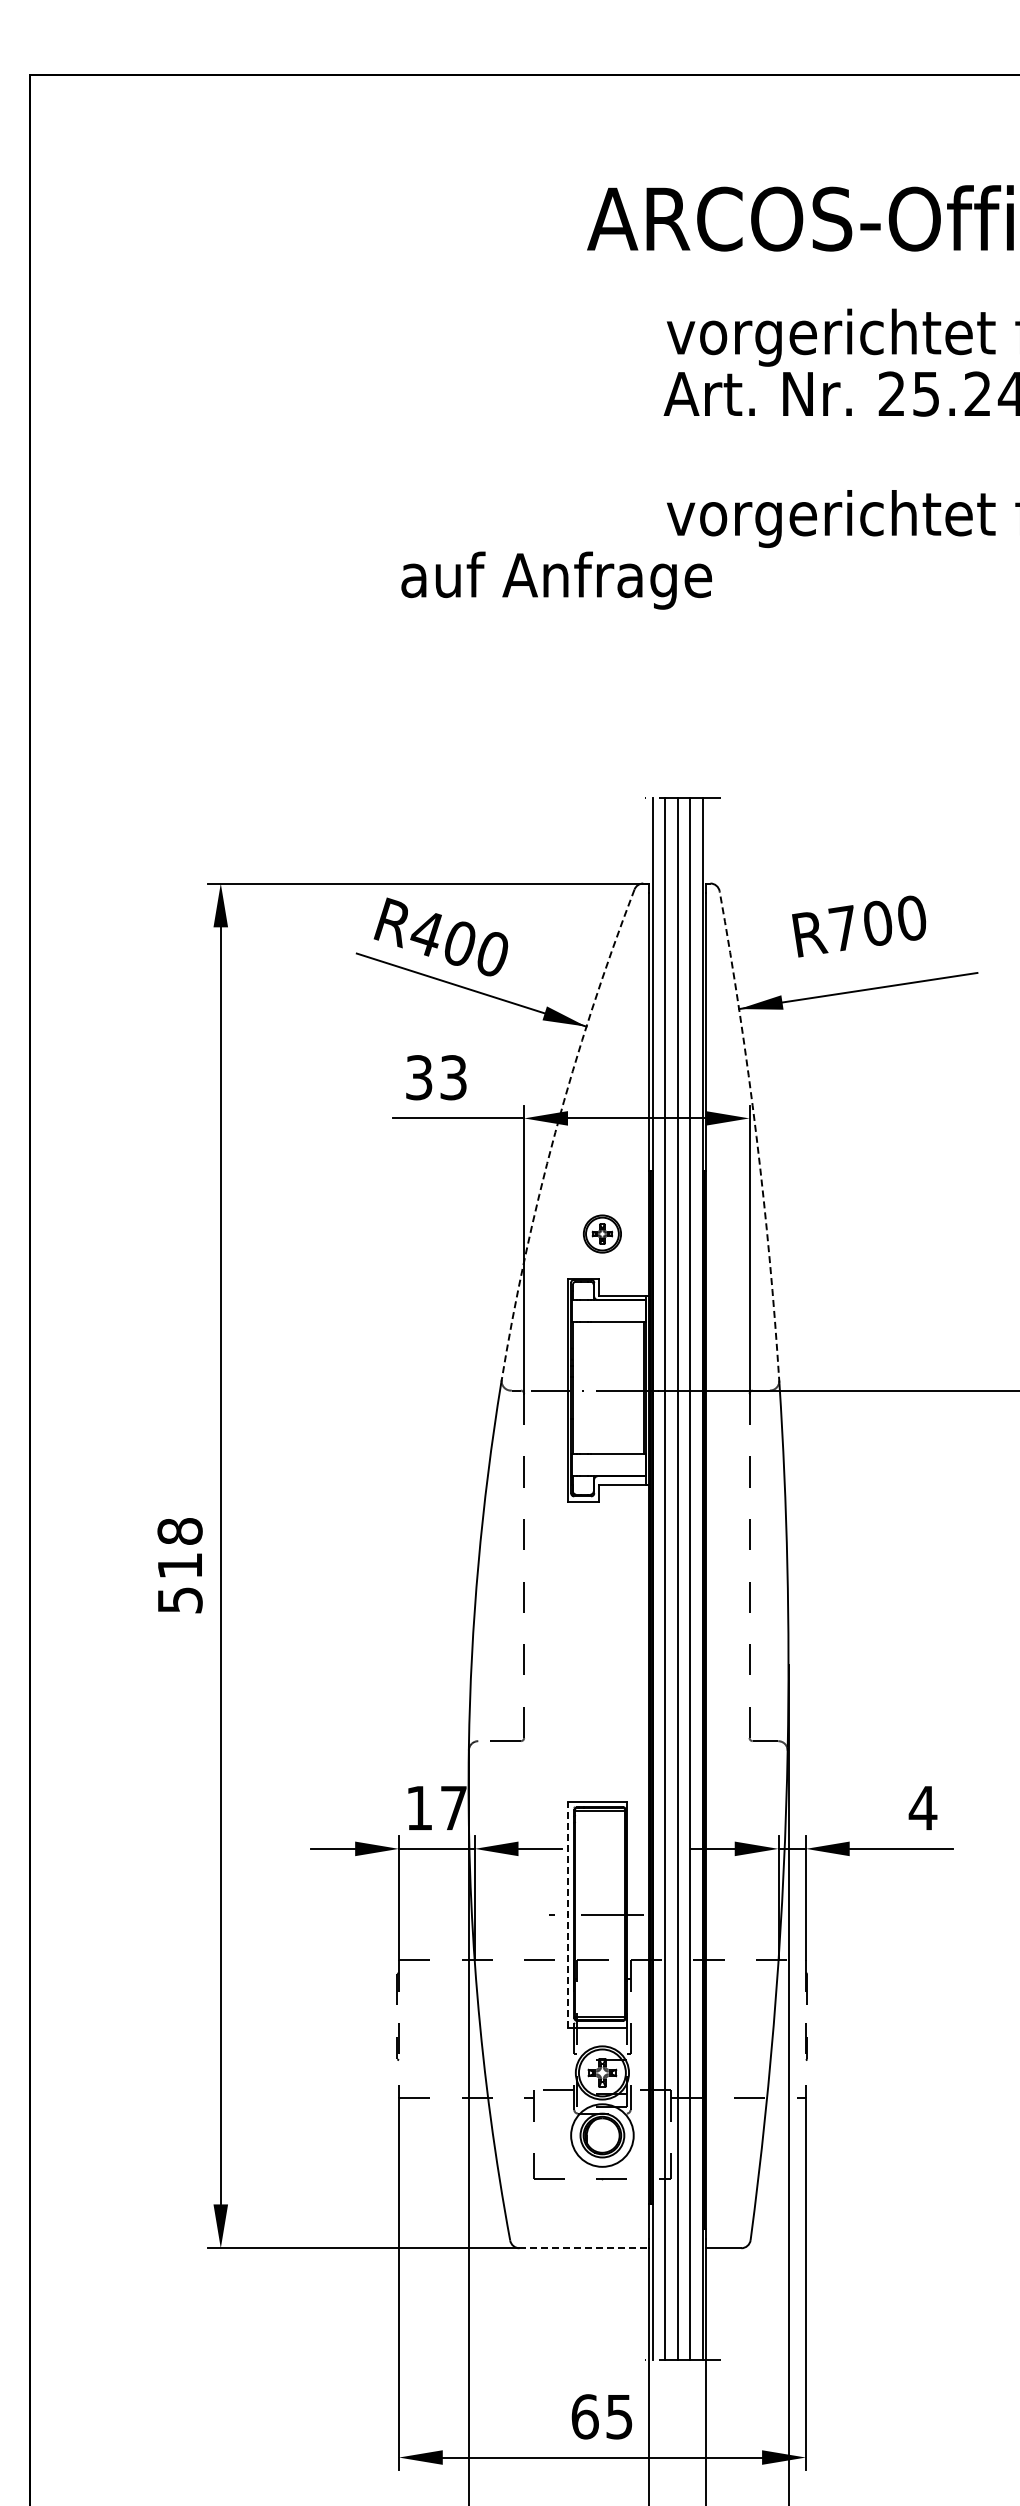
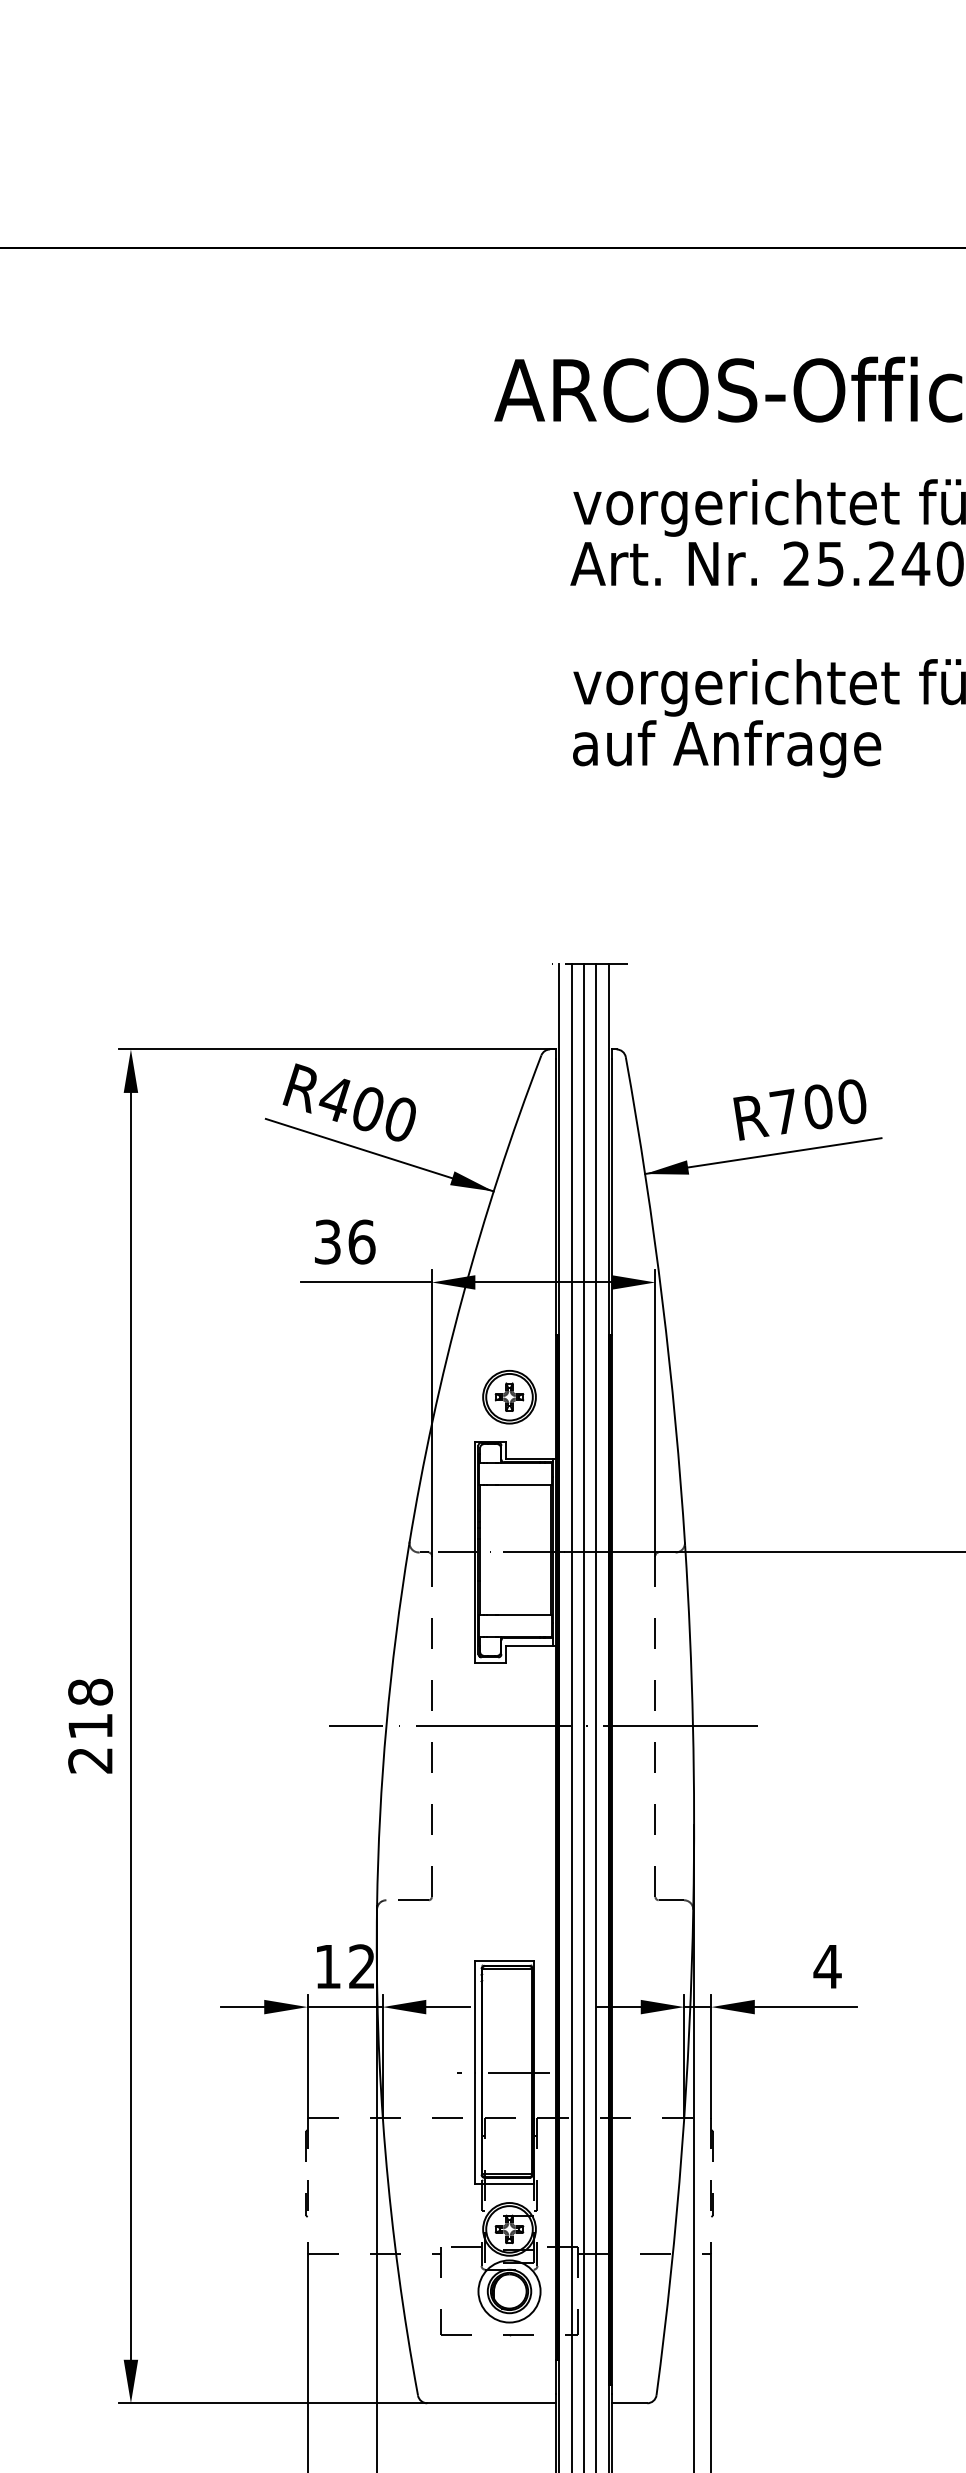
text: (556, 580) -> (726, 748), moved
text: (859, 926) -> (800, 1109), moved
text: (453, 1077) -> (361, 1241), 33 -> 36
arc: (555, 1132) -> (462, 1296), dashed -> solid
arc: (756, 1136) -> (662, 1300), dashed -> solid
part: (602, 1233) -> (509, 1396), size x1.43
line: (636, 1565) -> (543, 1725), added
text: (179, 1600) -> (89, 1760), 518 -> 218
text: (453, 1807) -> (361, 1966), 17 -> 12
line: (568, 1914) -> (475, 2072), dashed -> solid
line: (584, 2248) -> (491, 2403), dashed -> solid

